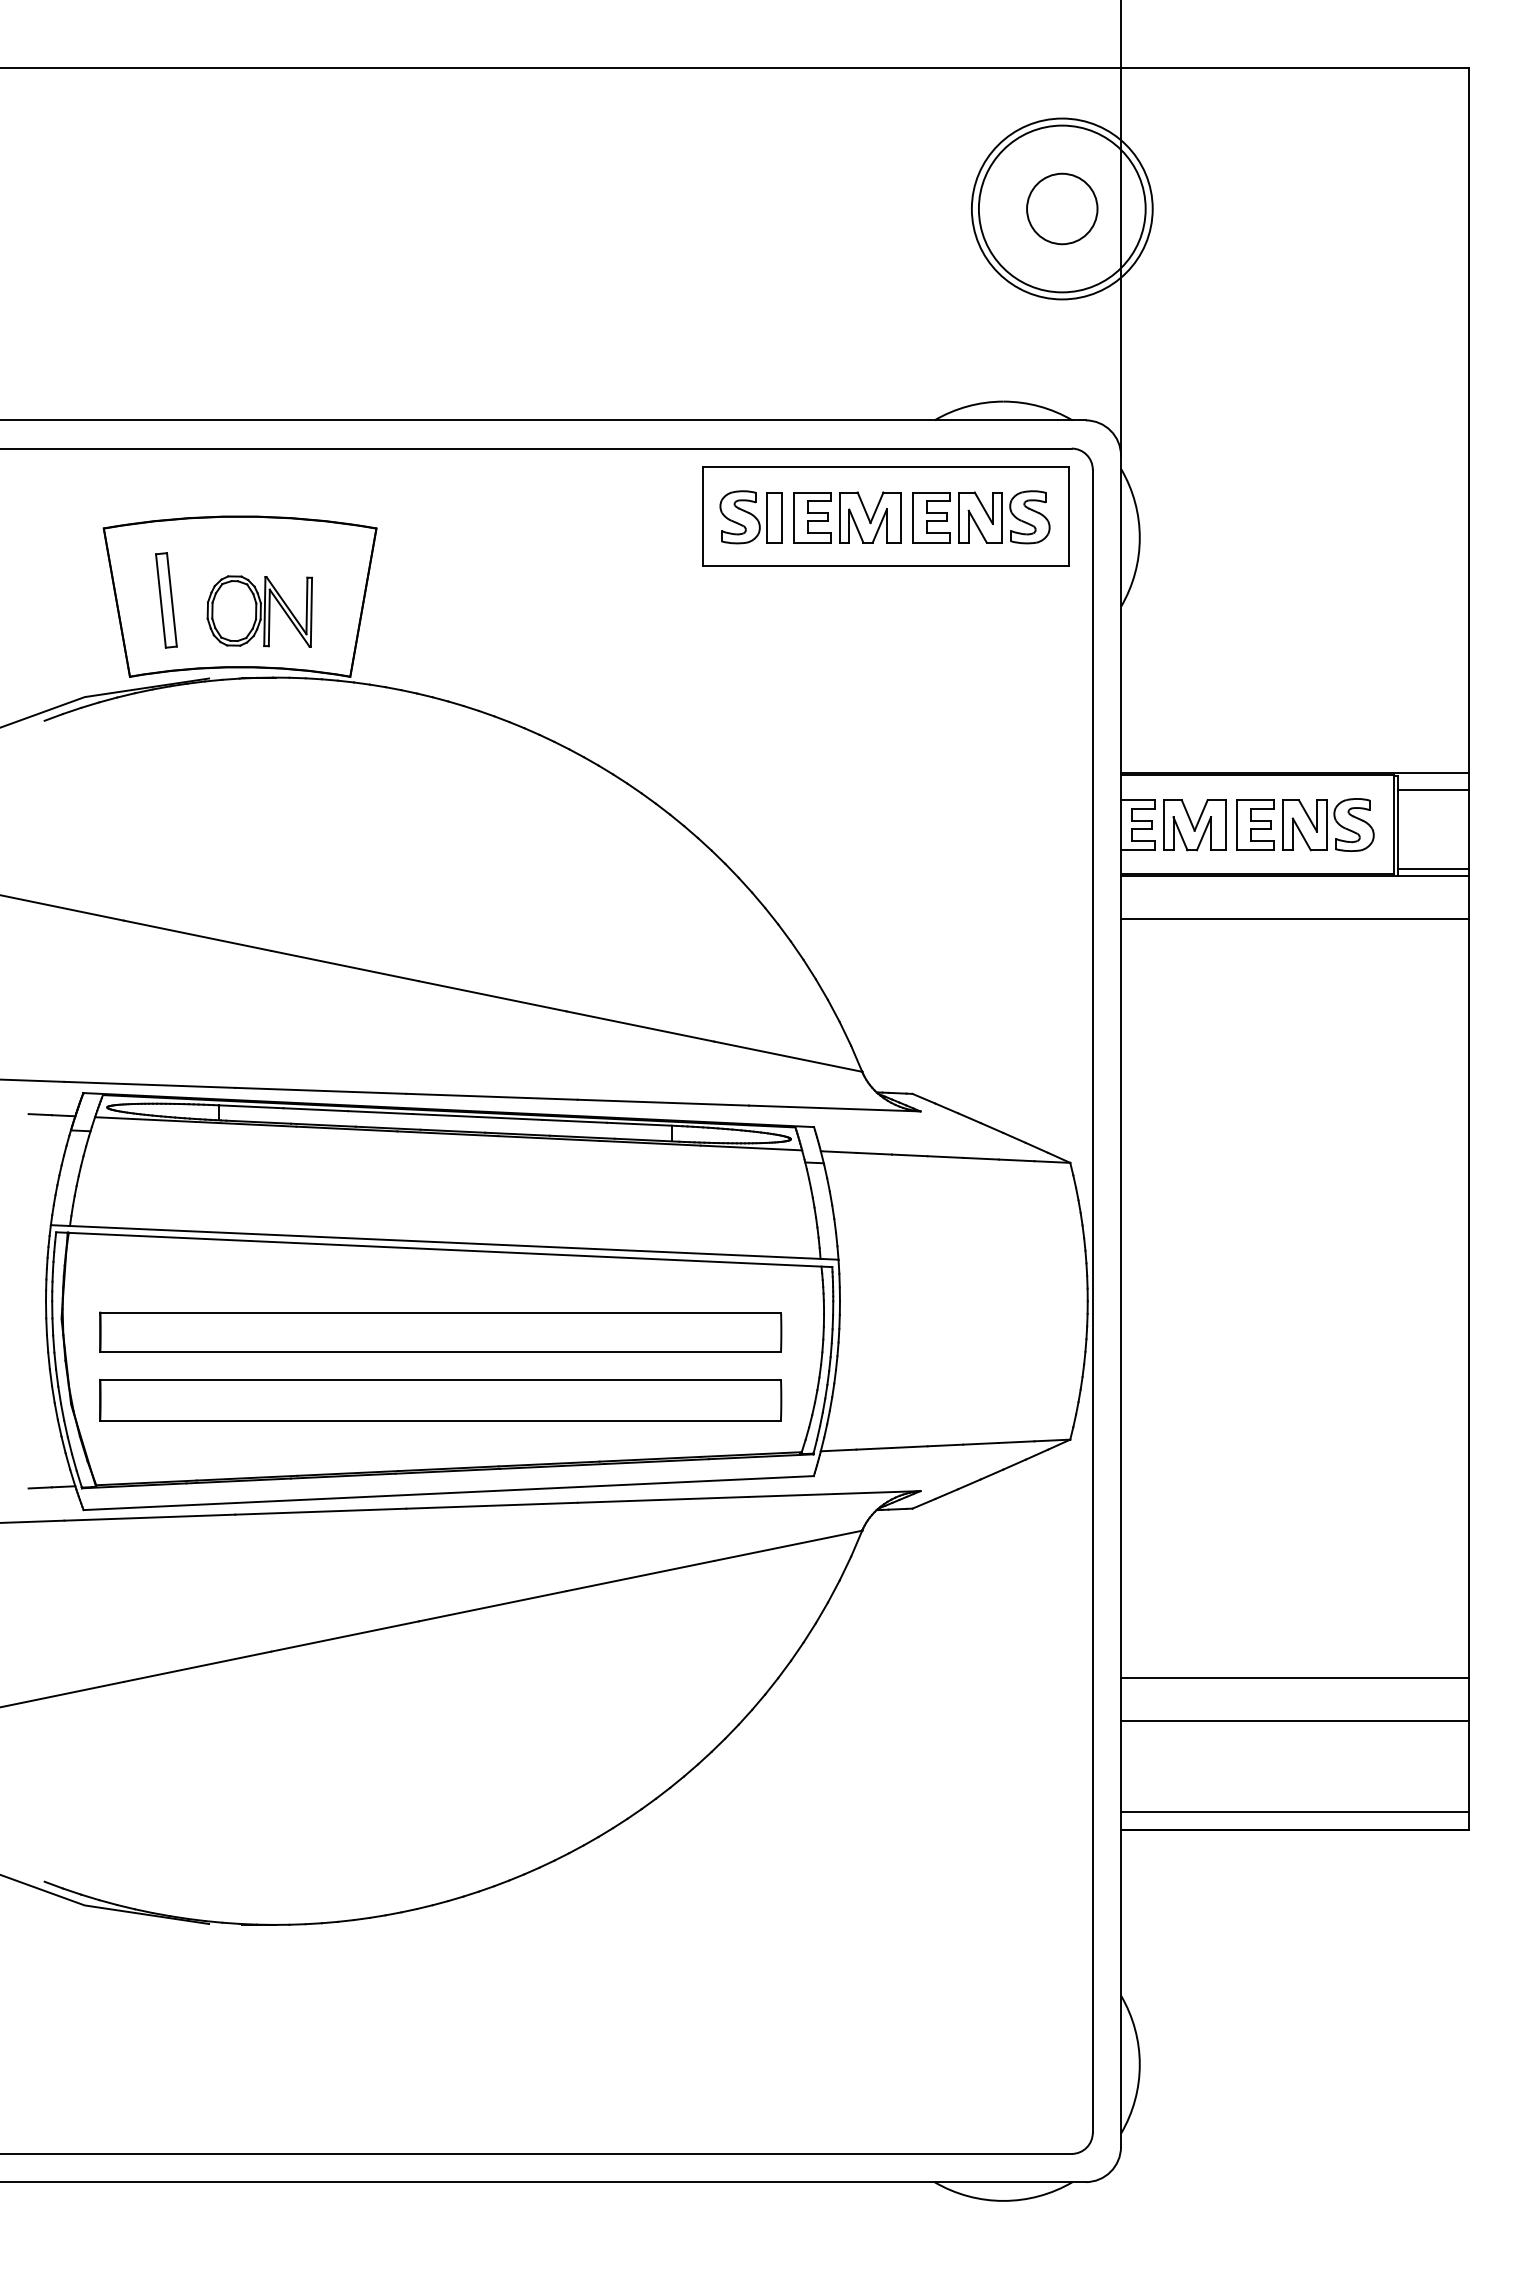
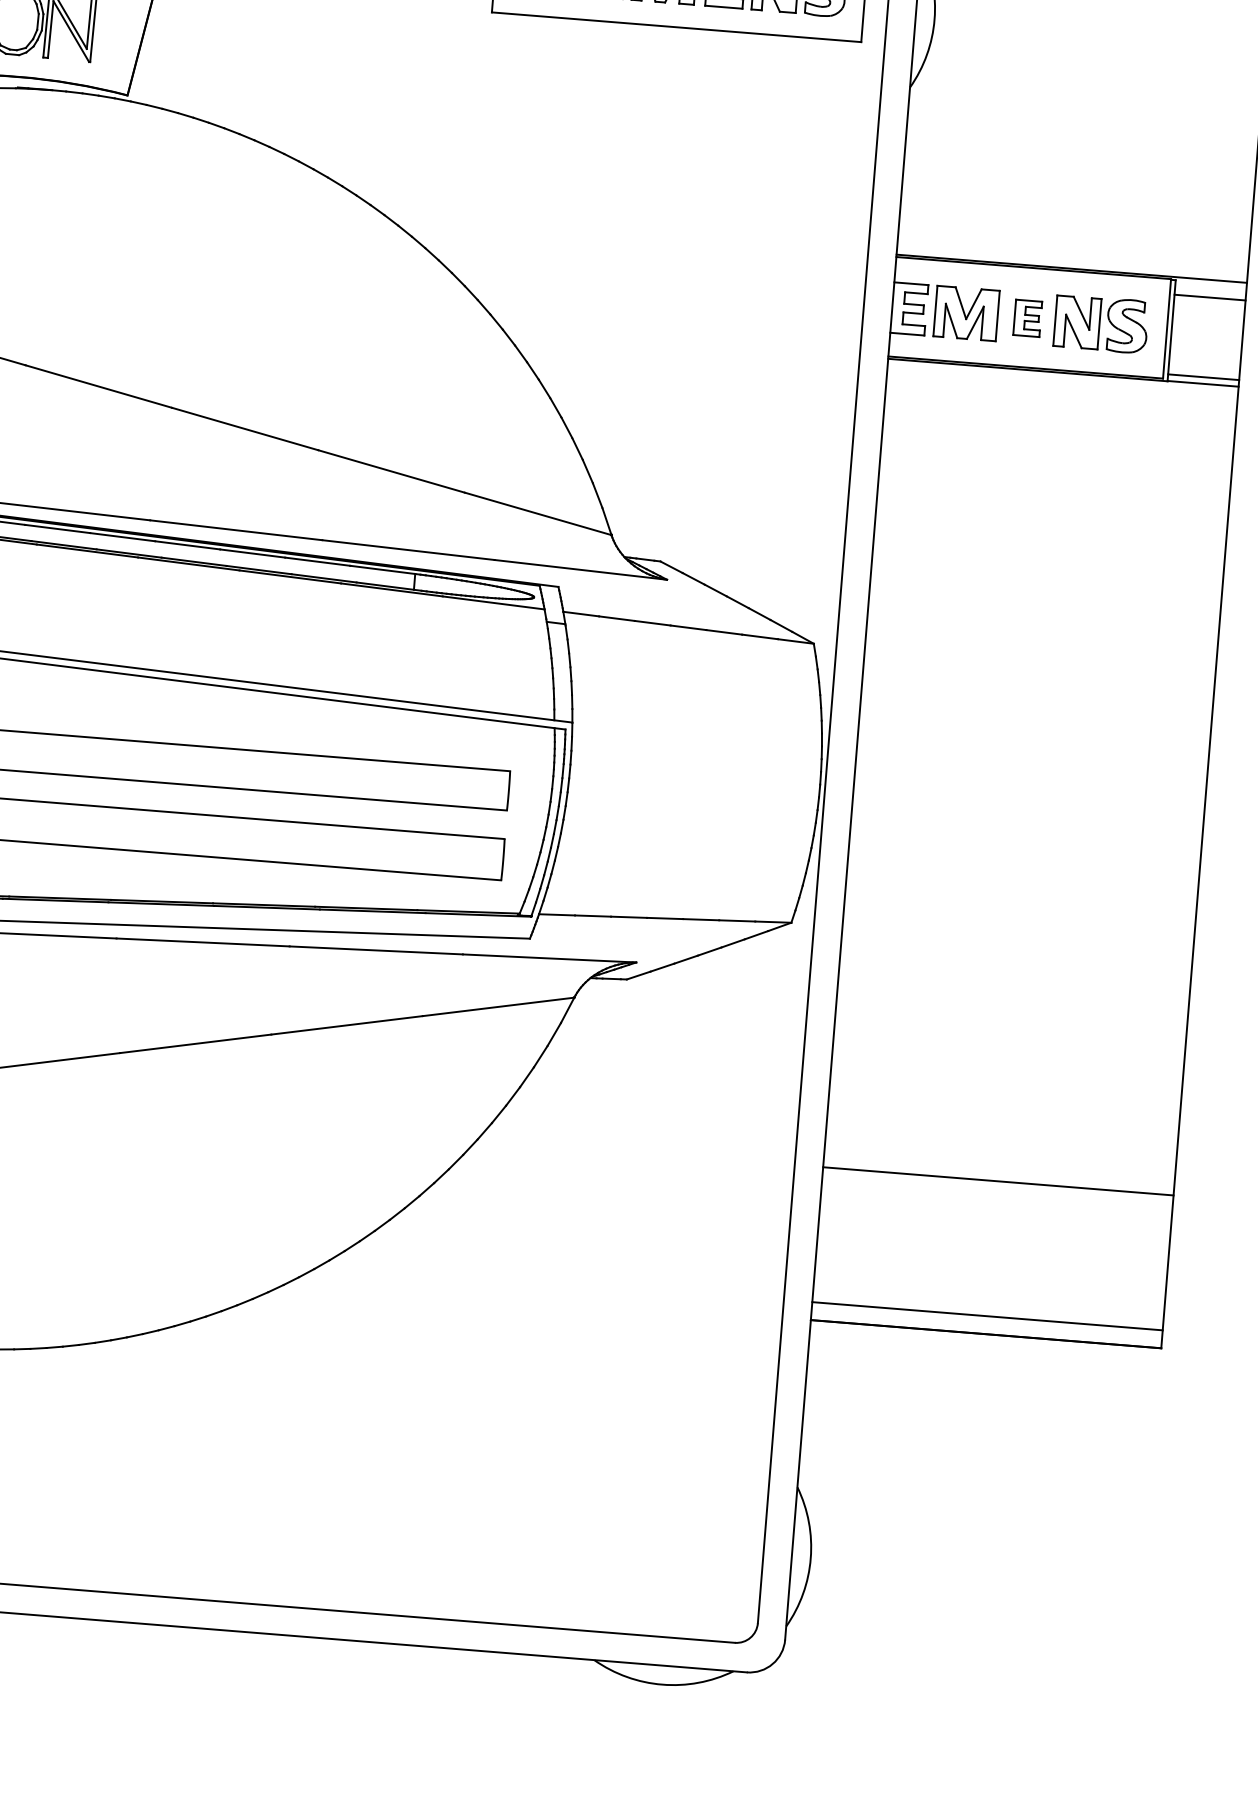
part: (1255, 824) -> (1027, 317), size x0.7
line: (1294, 919) -> (1059, 416), removed
line: (1294, 1721) -> (994, 1225), removed

